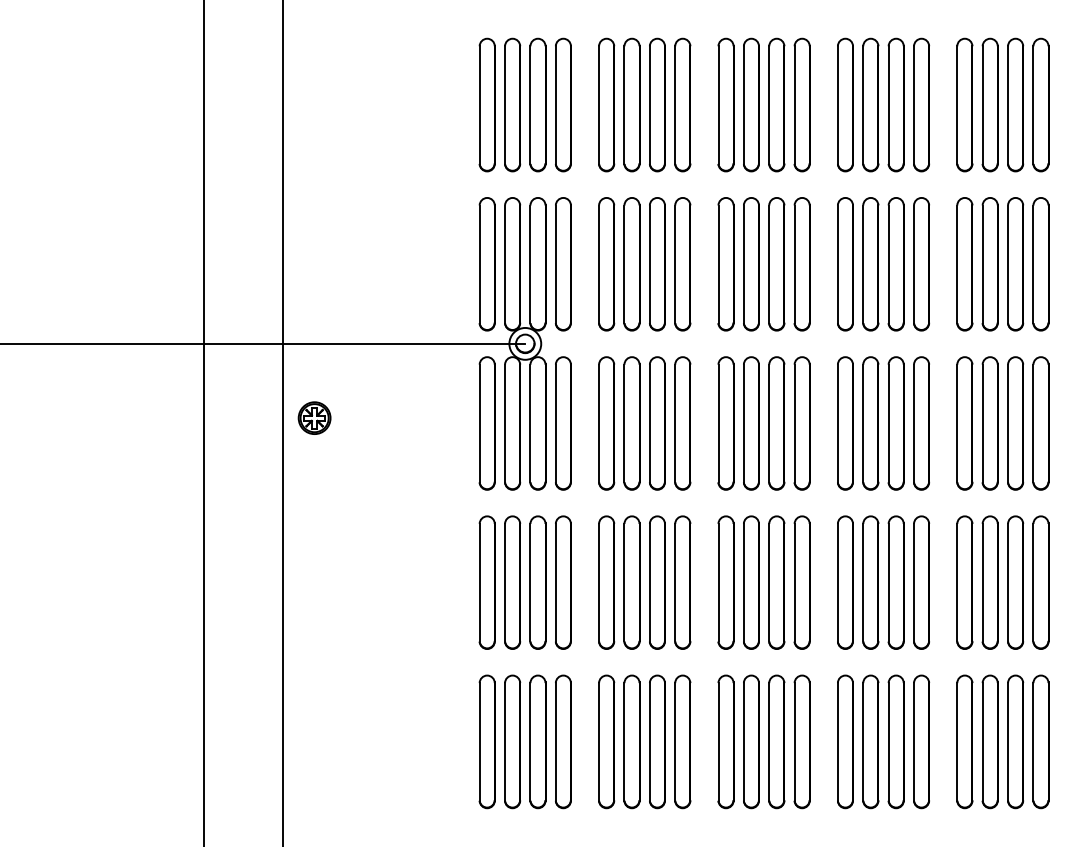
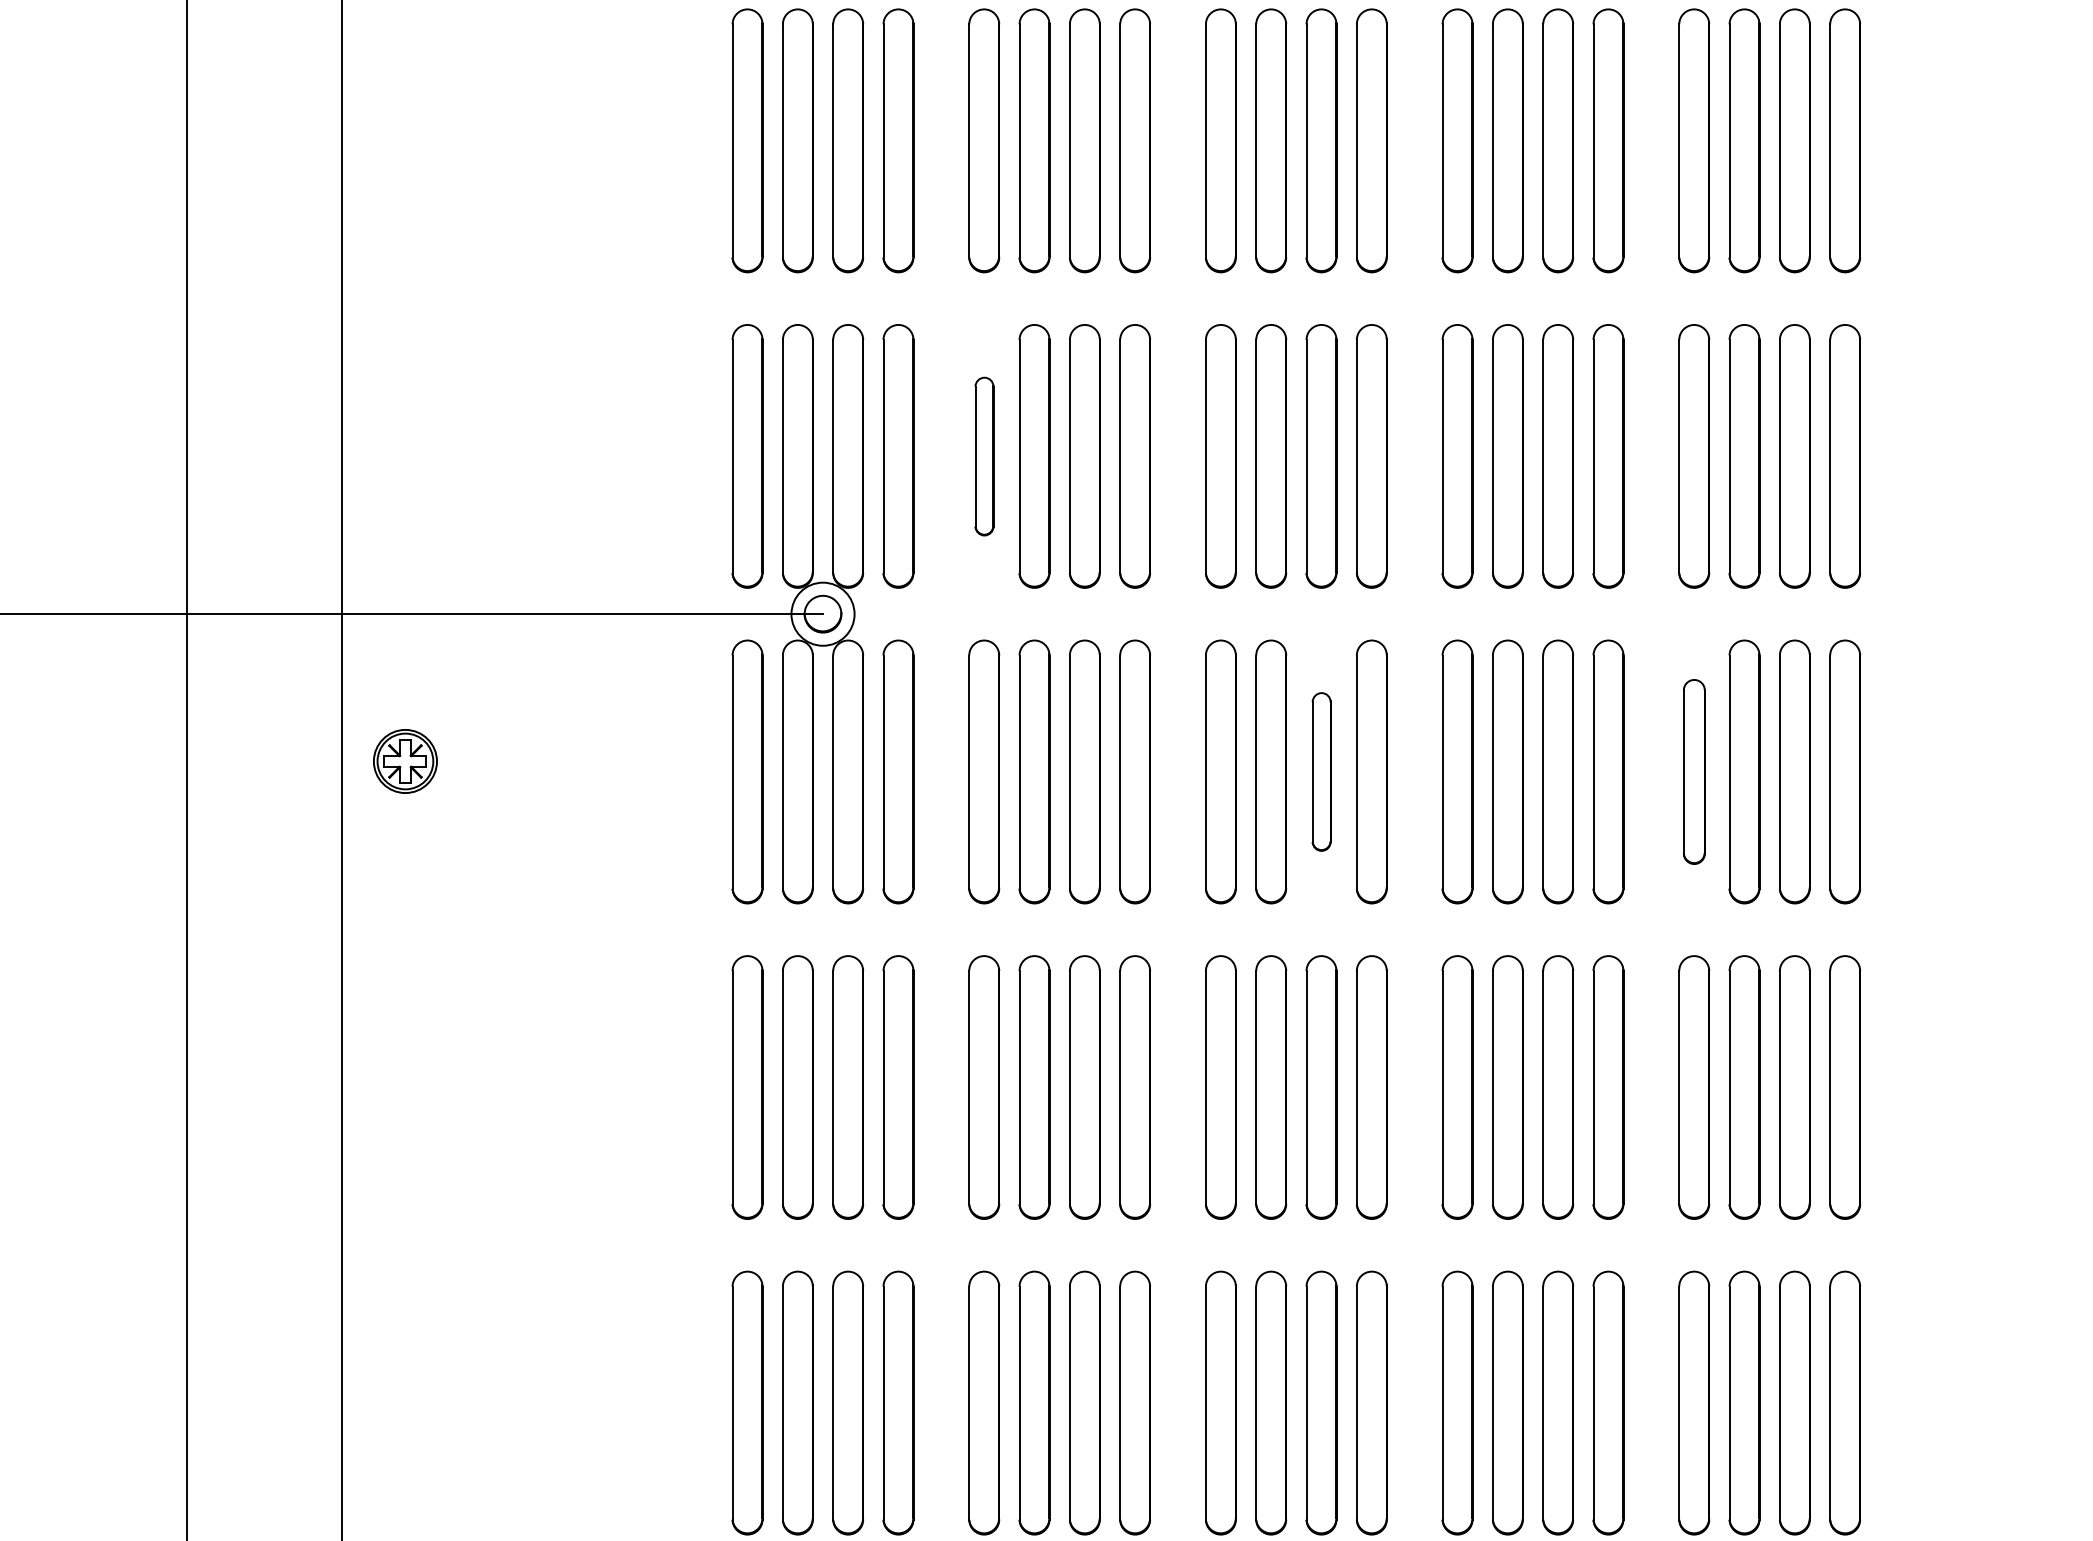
part: (606, 264) -> (983, 456), size x0.6
part: (776, 423) -> (1320, 772), size x0.6
part: (964, 423) -> (1693, 772), size x0.7

